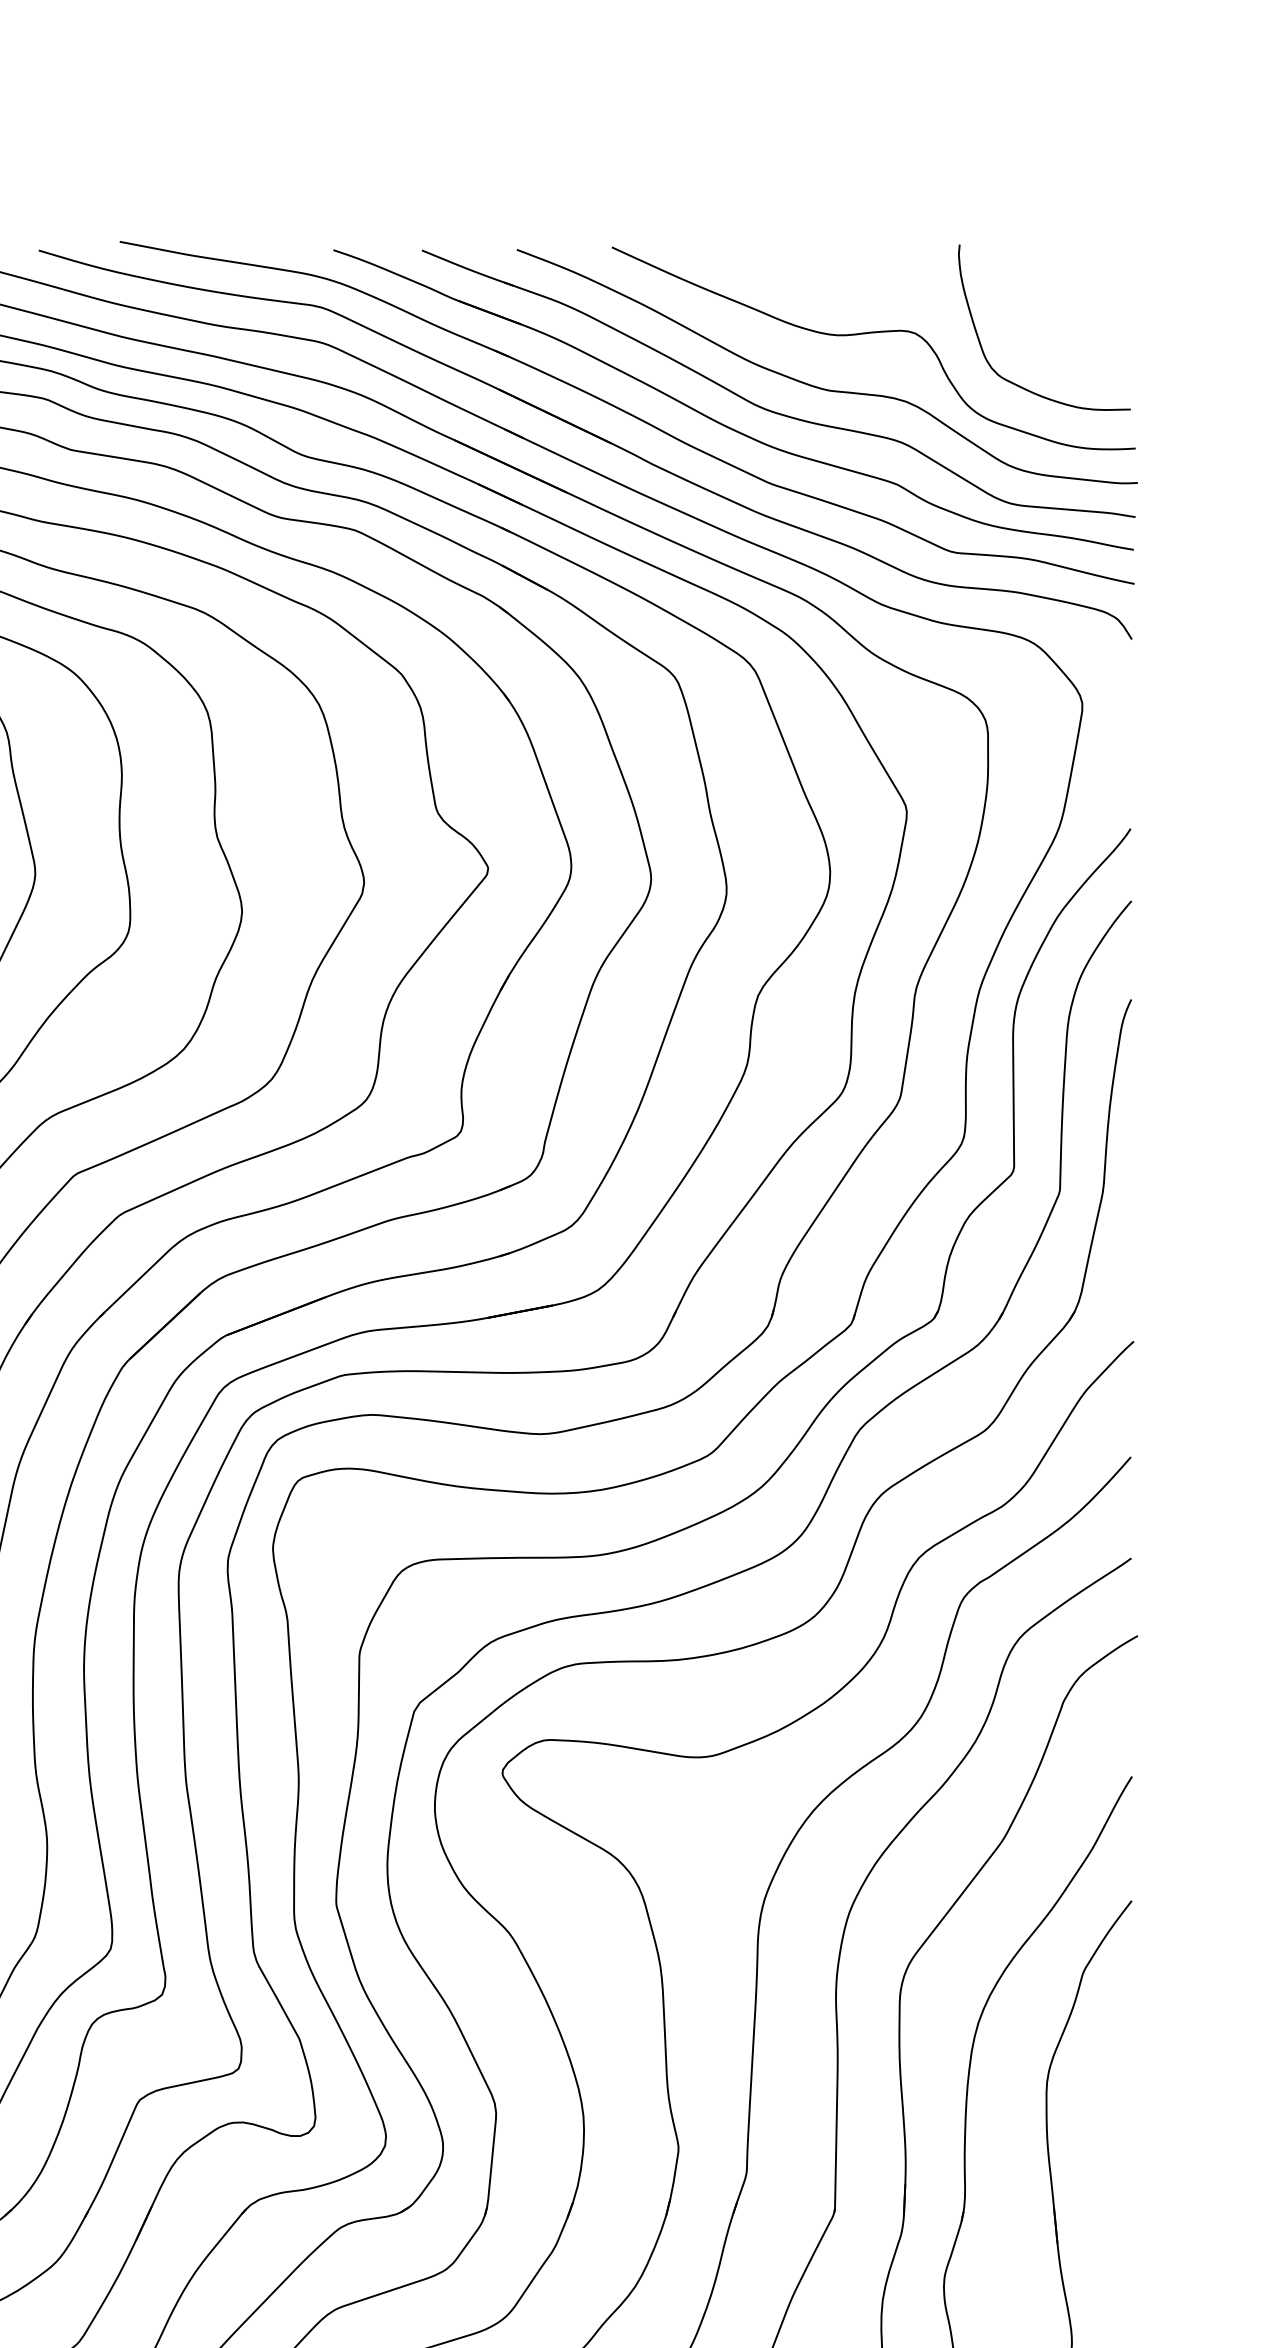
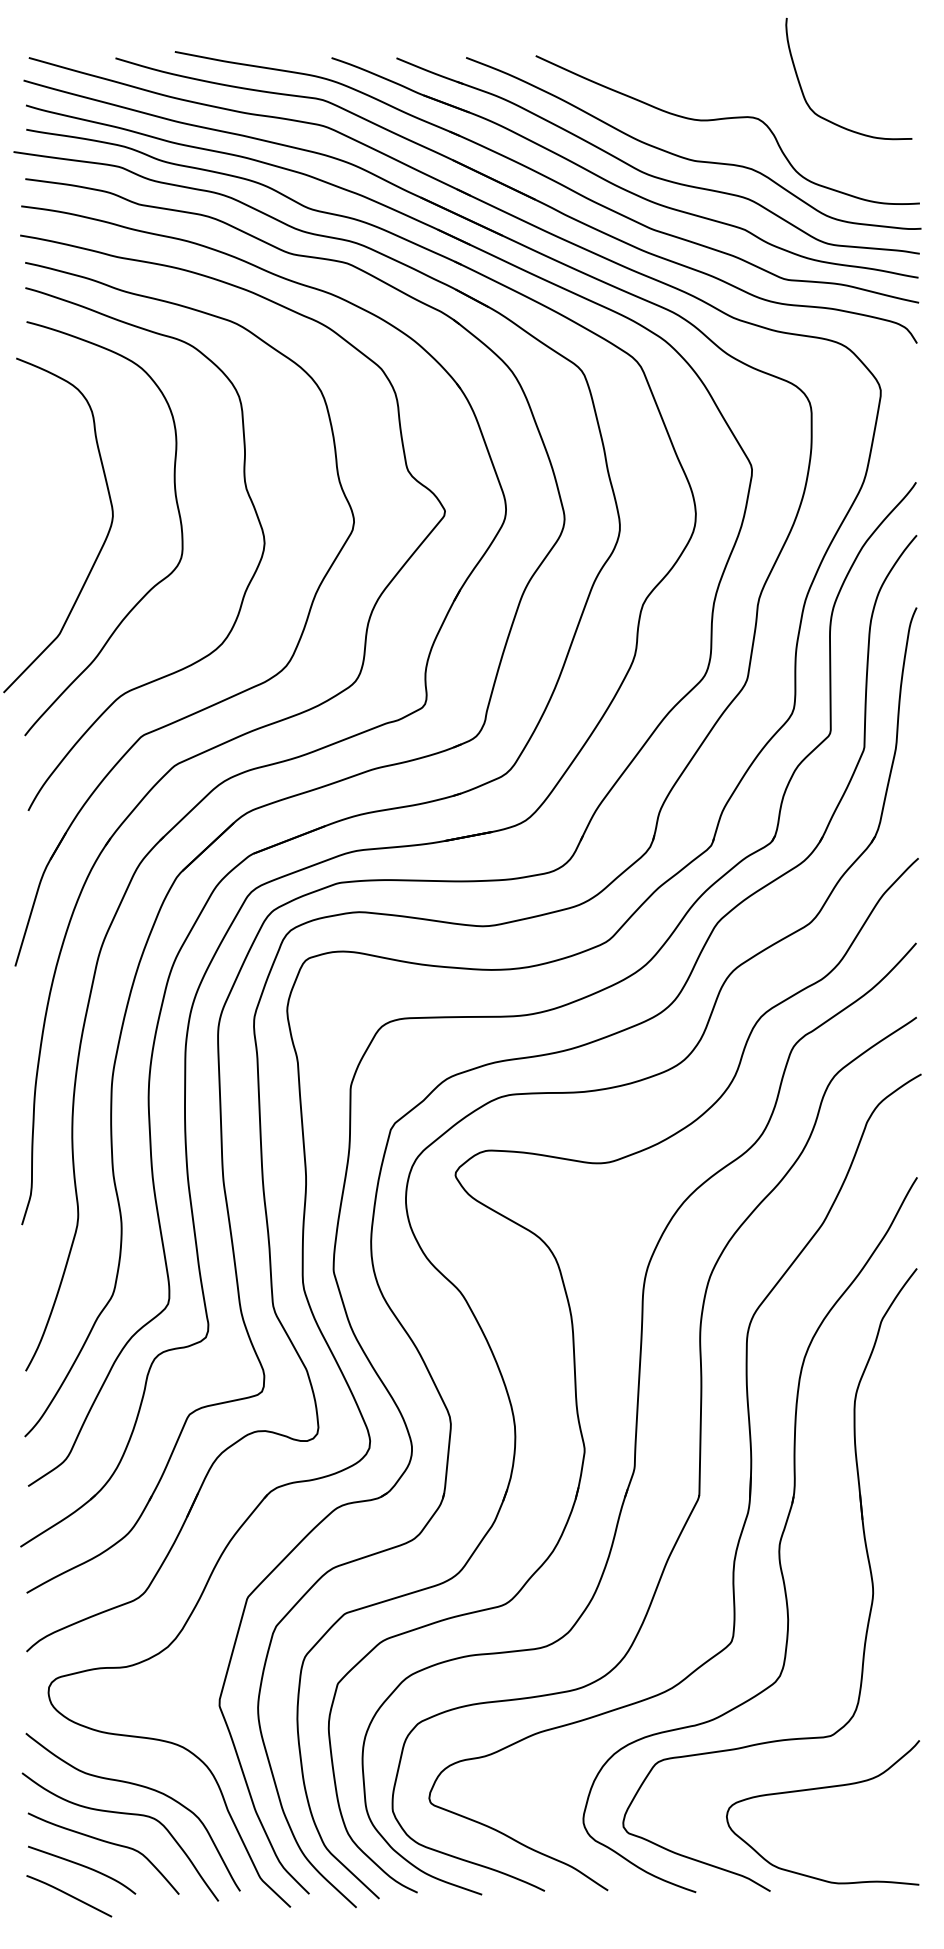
curve: (1016, 383) -> (828, 119), moved

